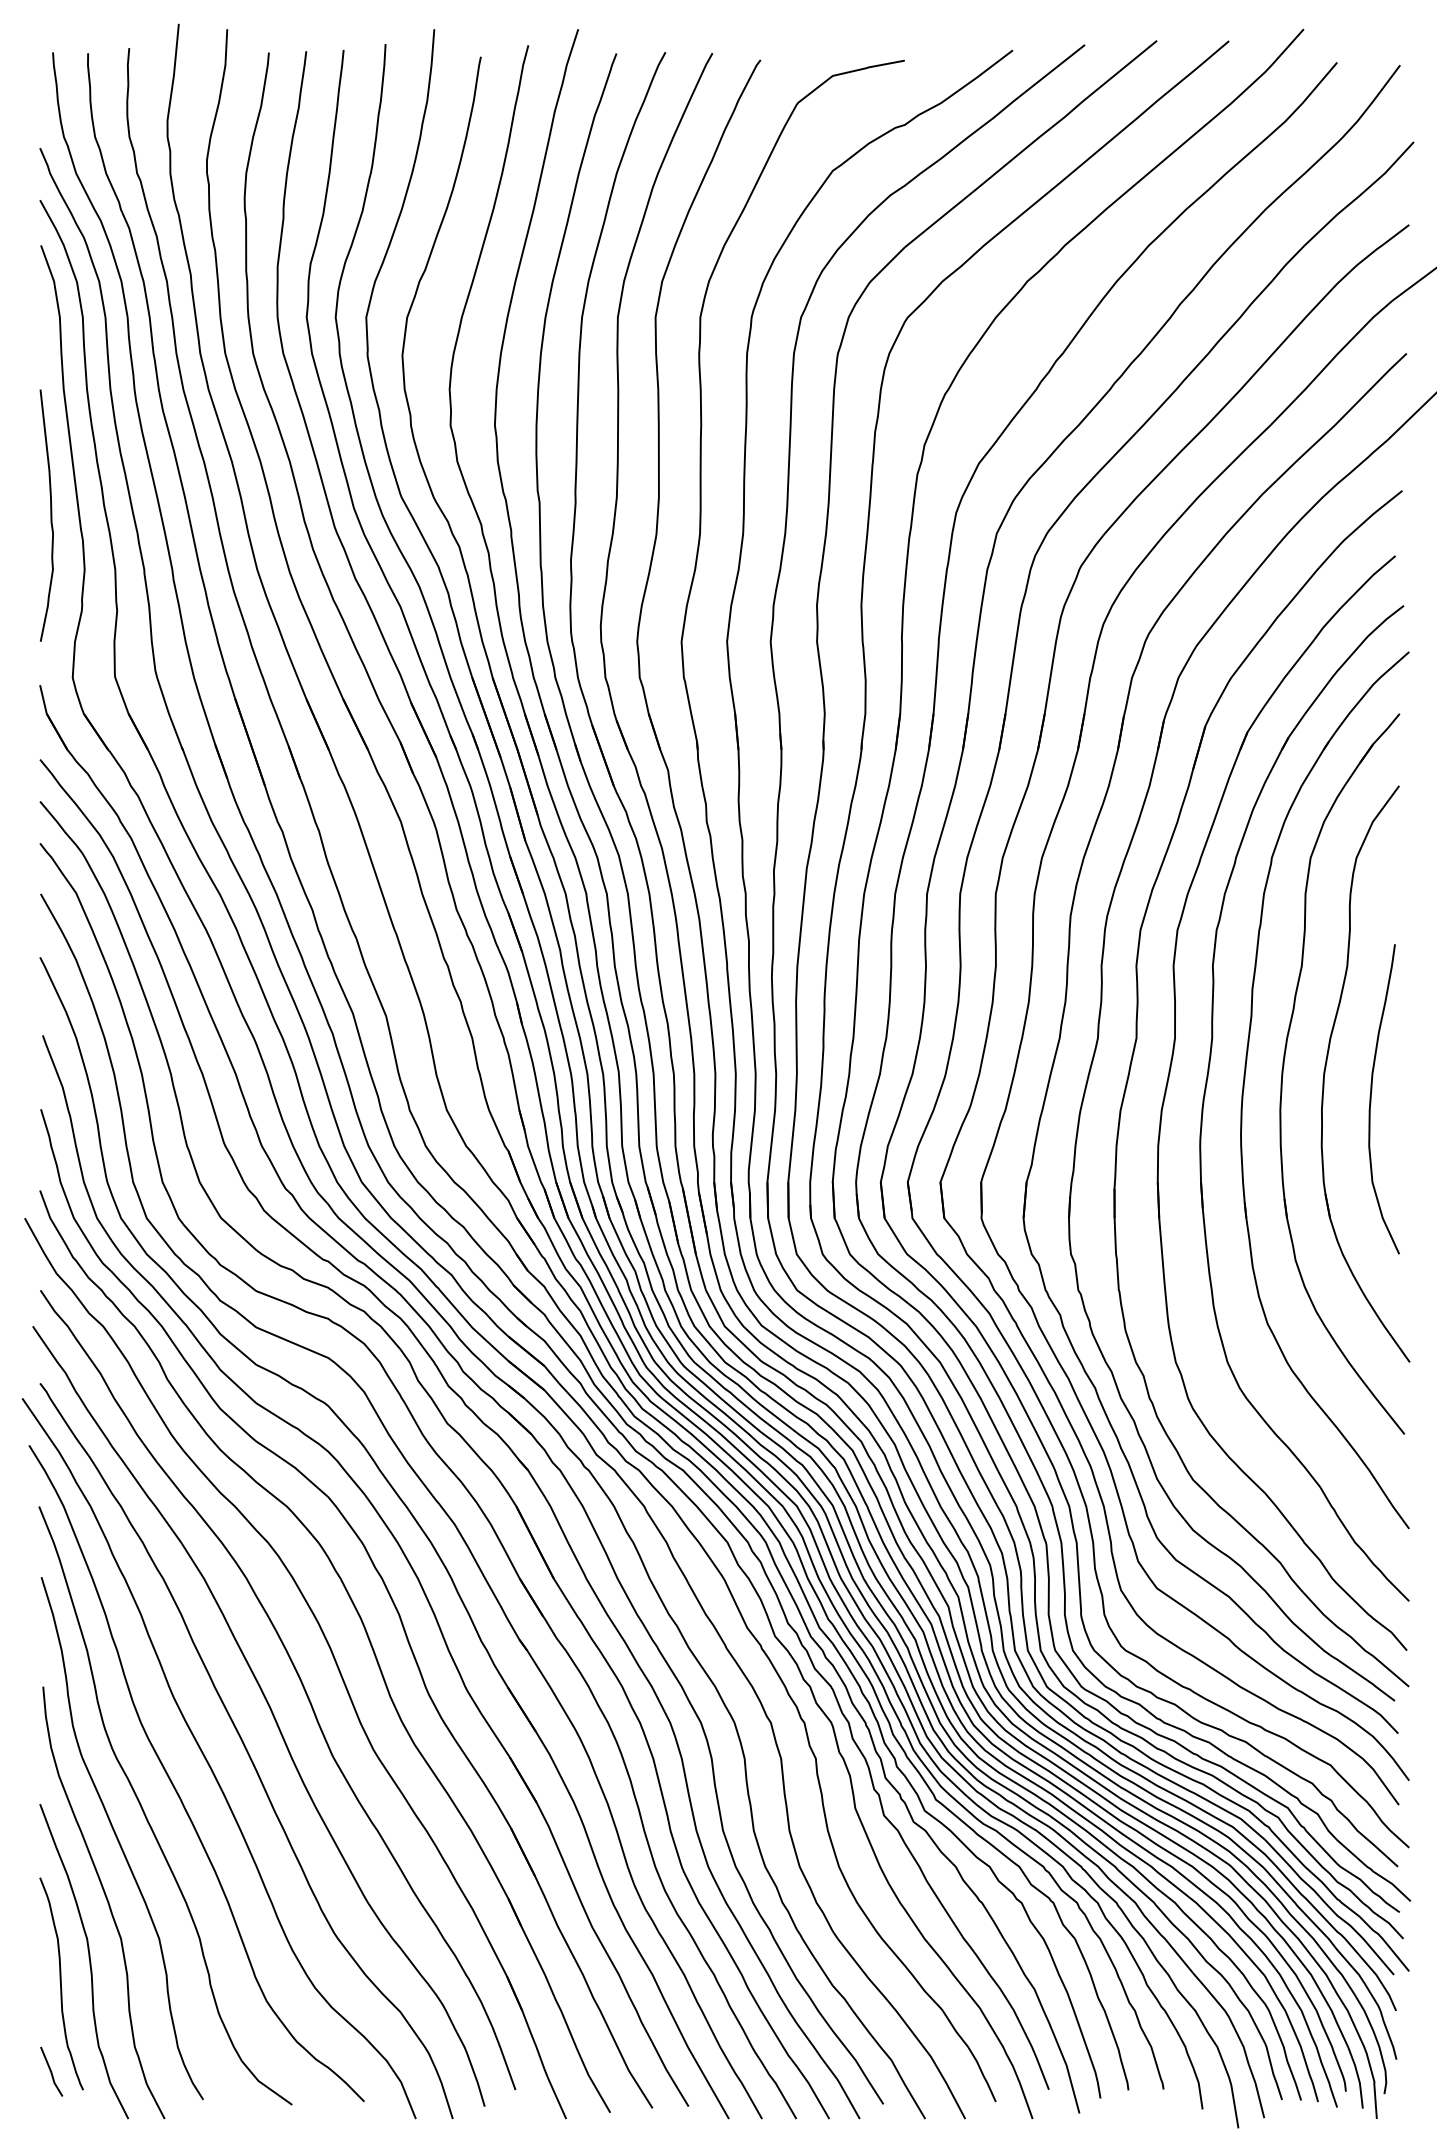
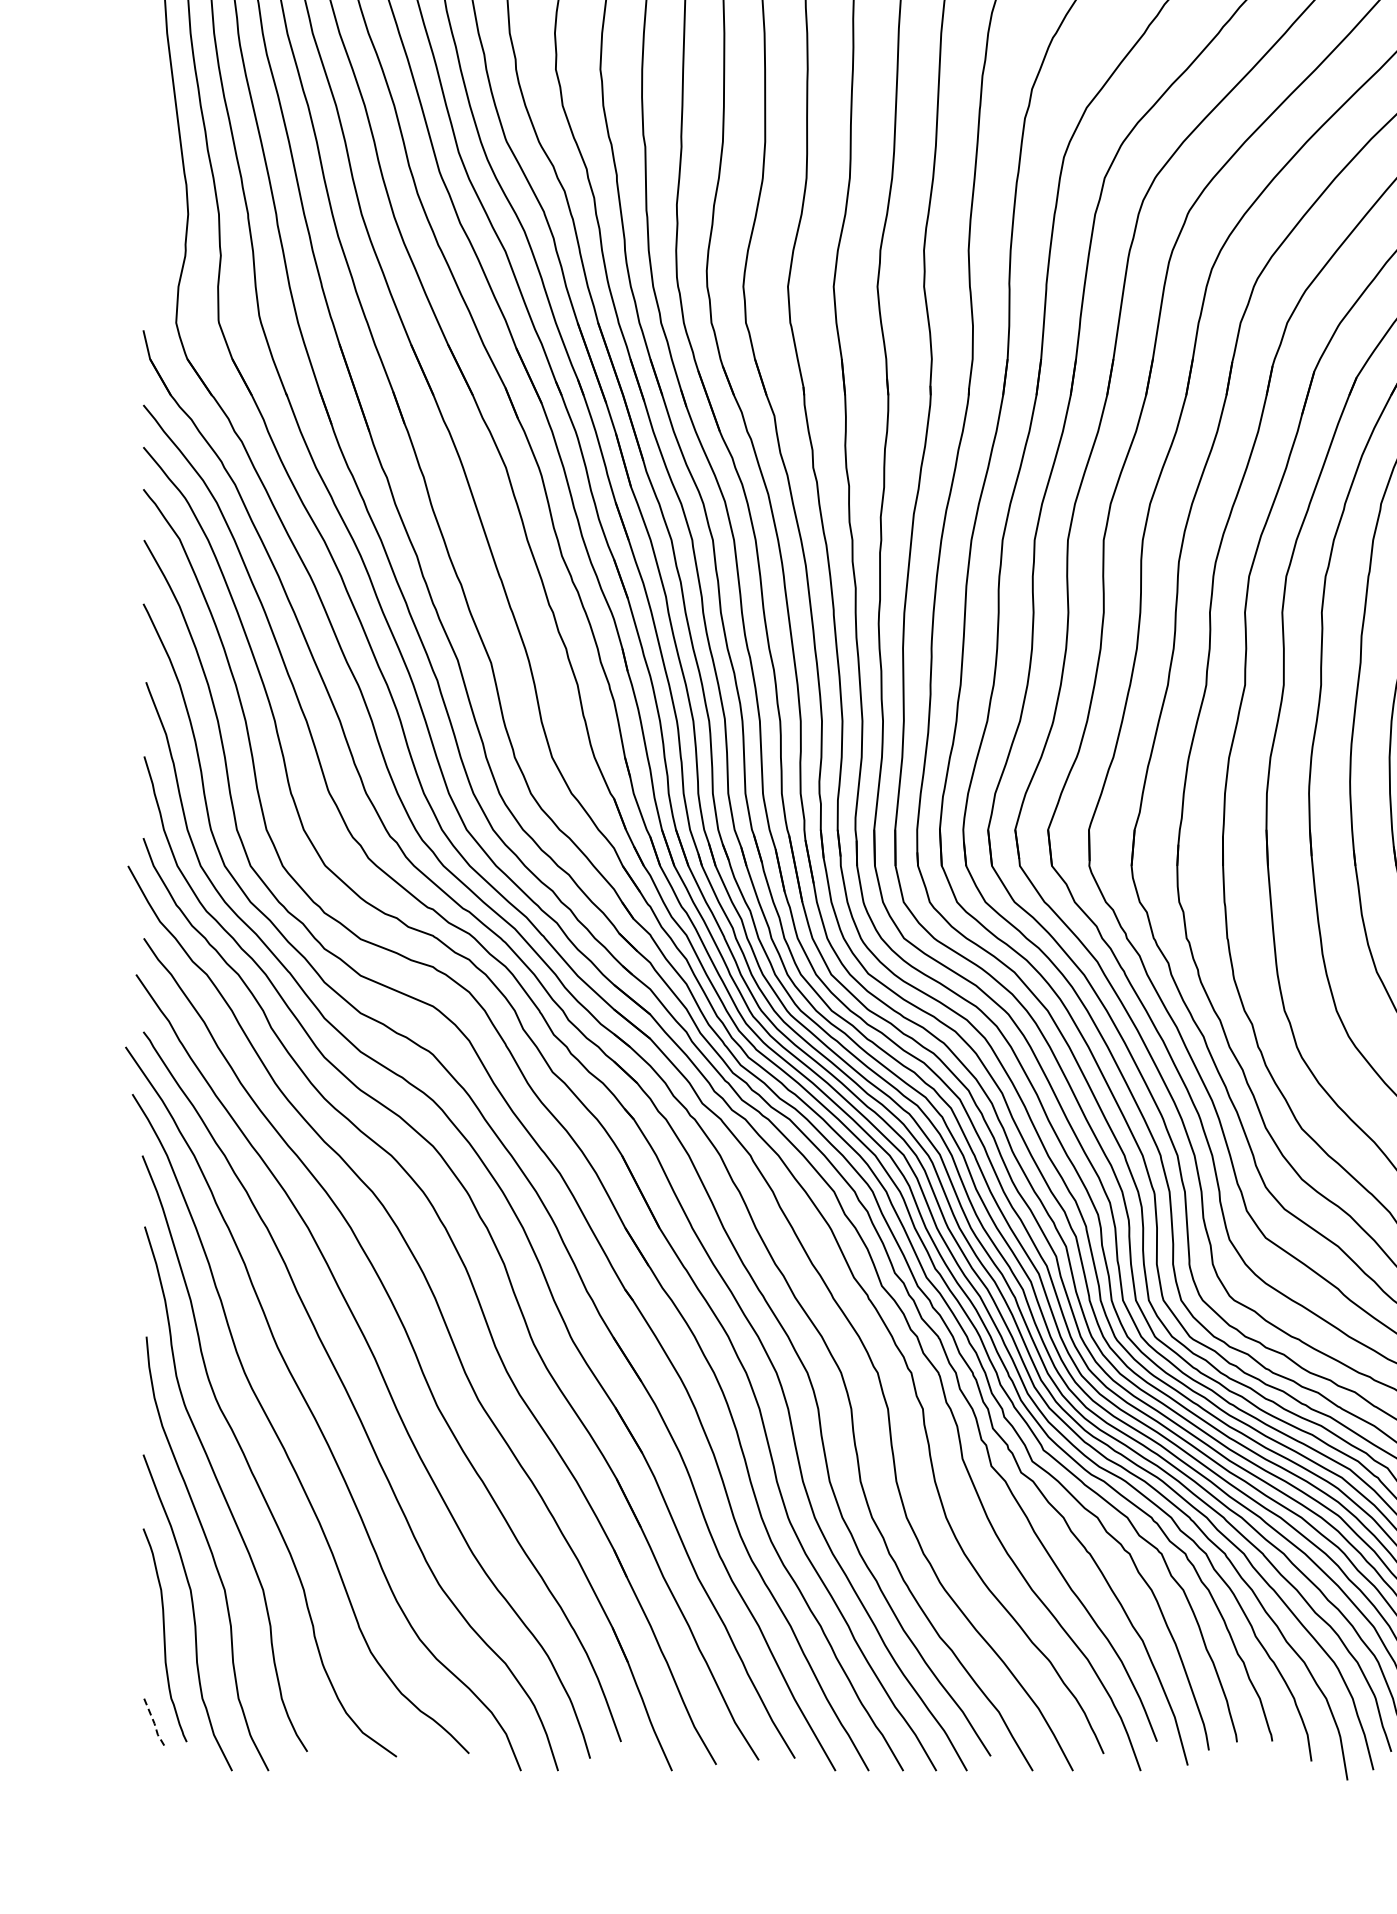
curve: (50, 515) -> (153, 159), removed
line: (51, 2072) -> (154, 1724), solid -> dashed

